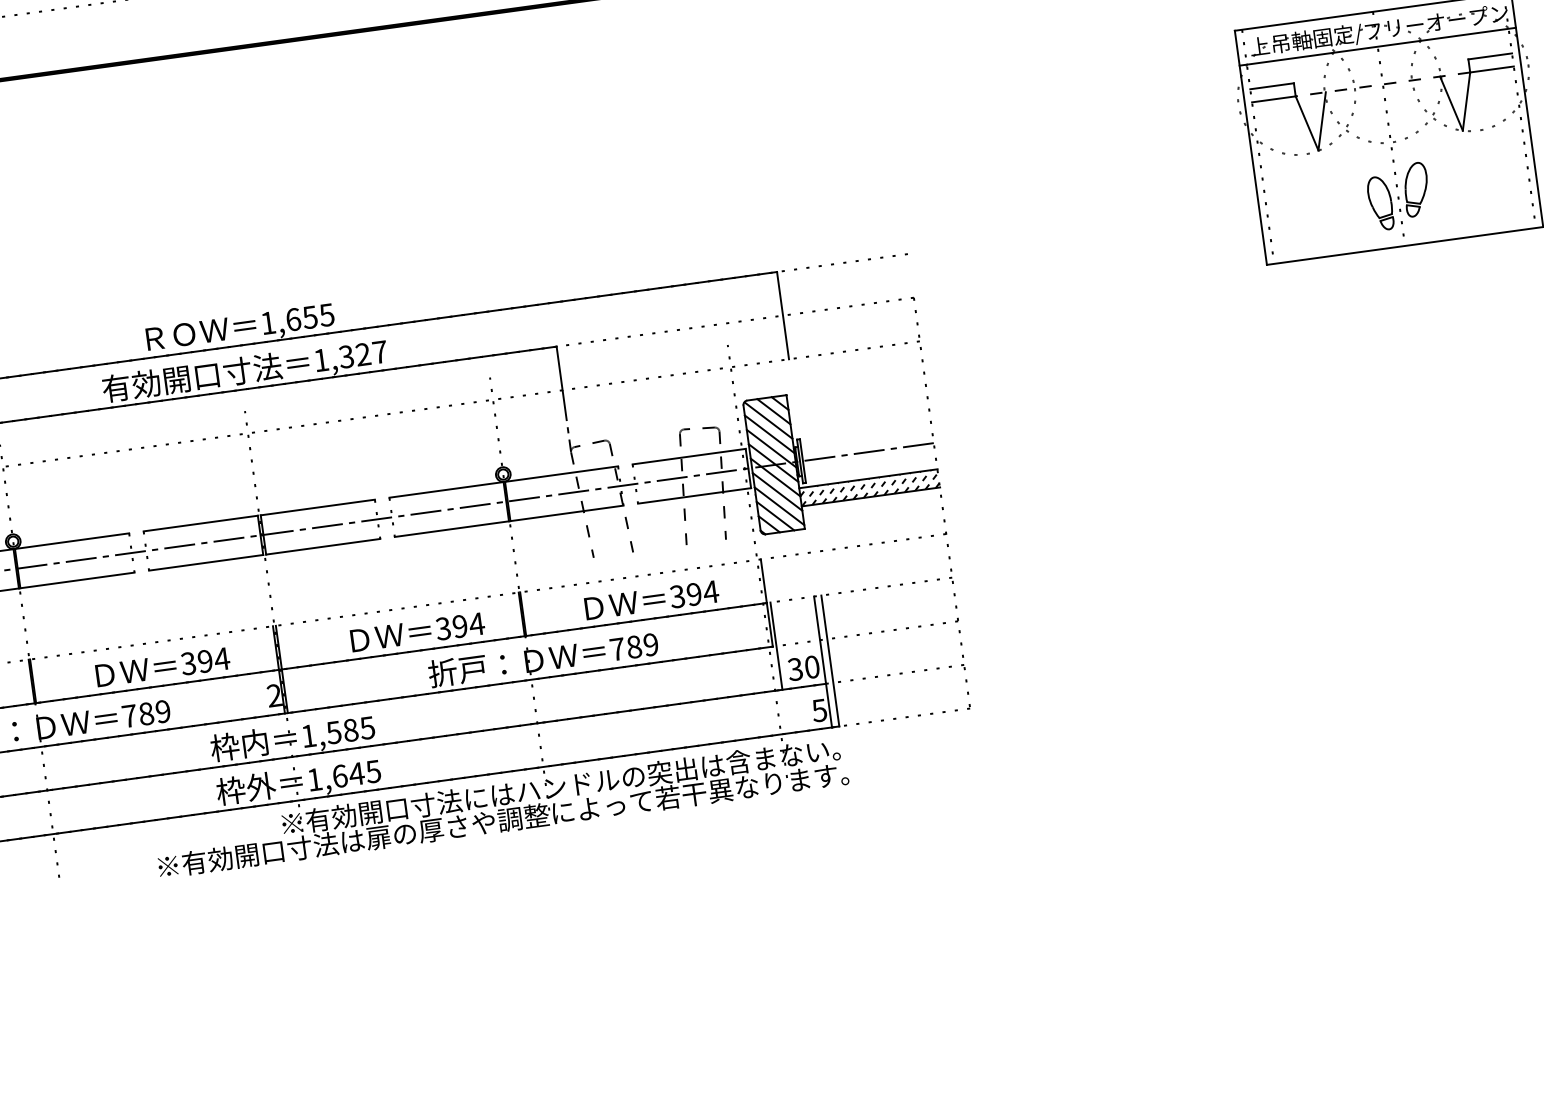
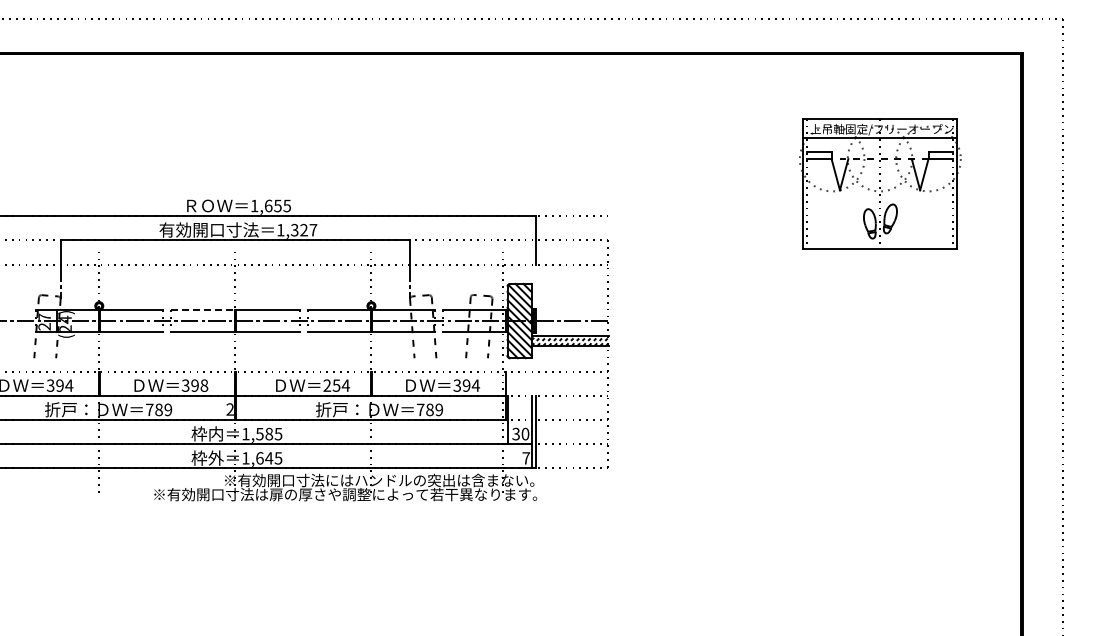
line: (200, 524) -> (202, 310), solid -> dashed
text: (450, 627) -> (331, 385), 394 -> 254
text: (222, 658) -> (204, 385), 394 -> 398
text: (820, 710) -> (526, 458), 5 -> 7

